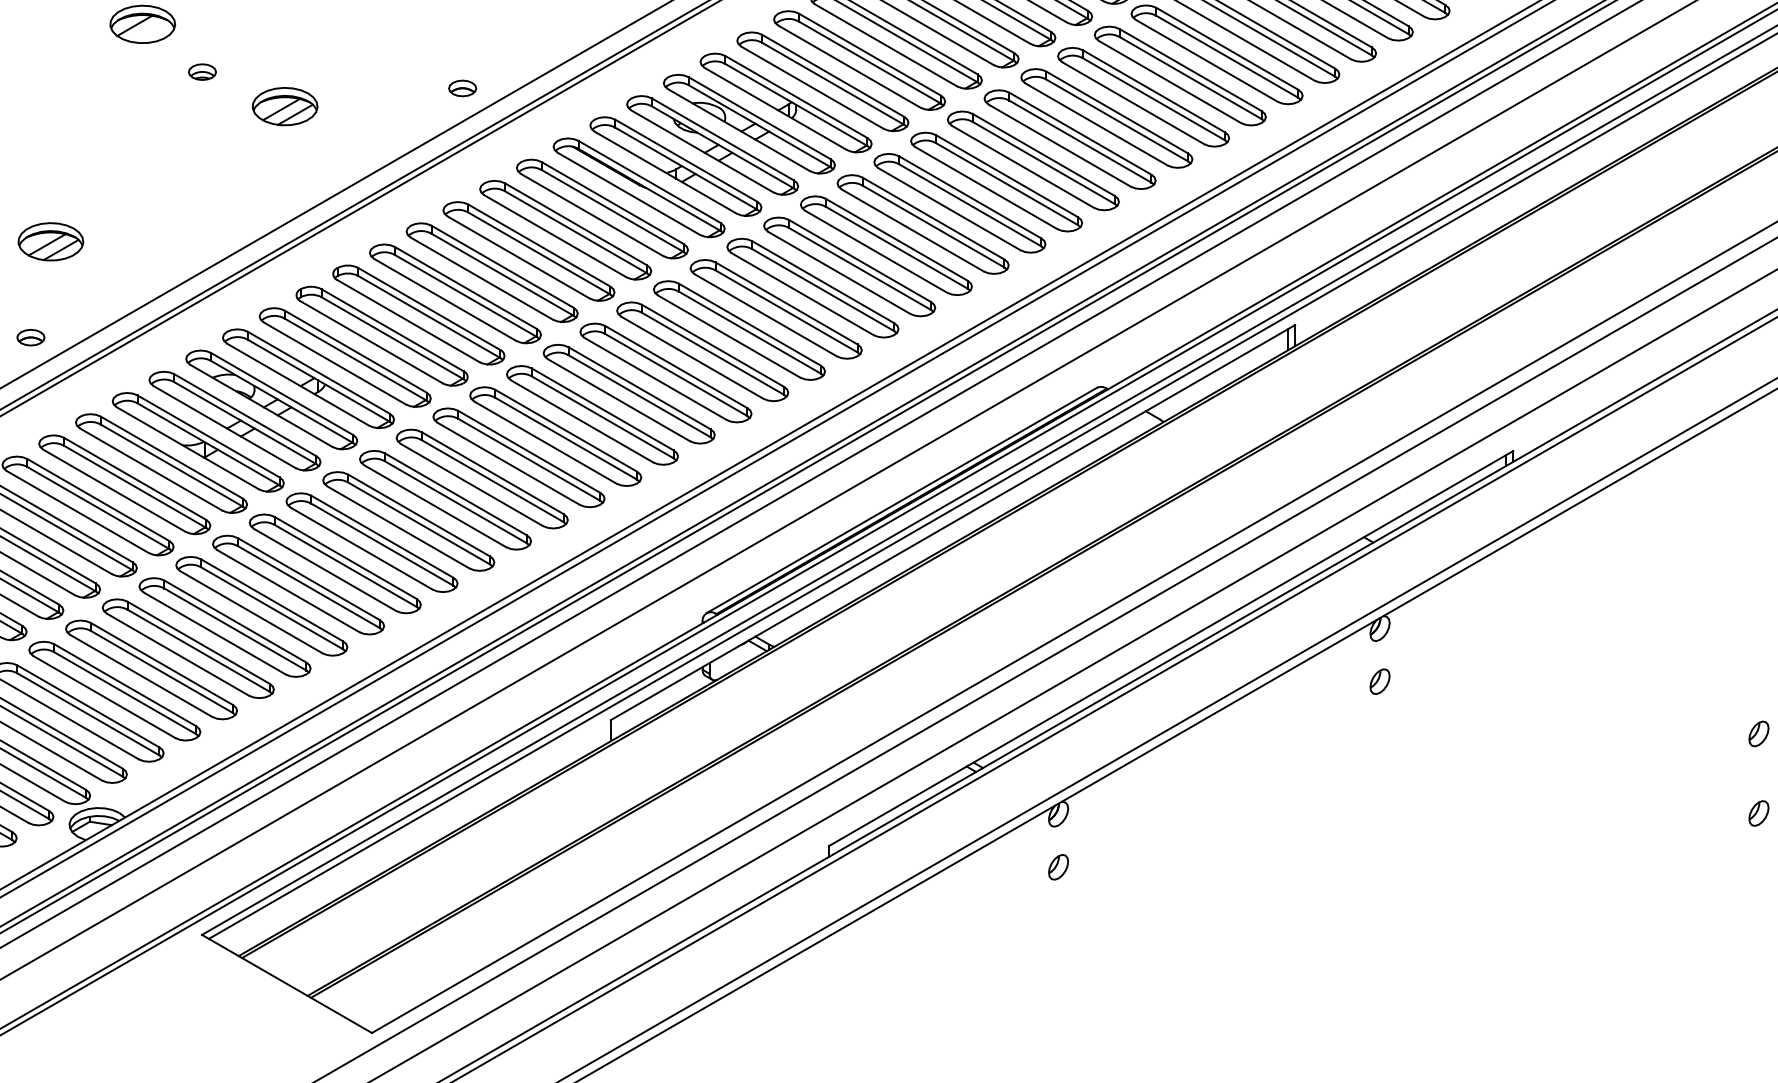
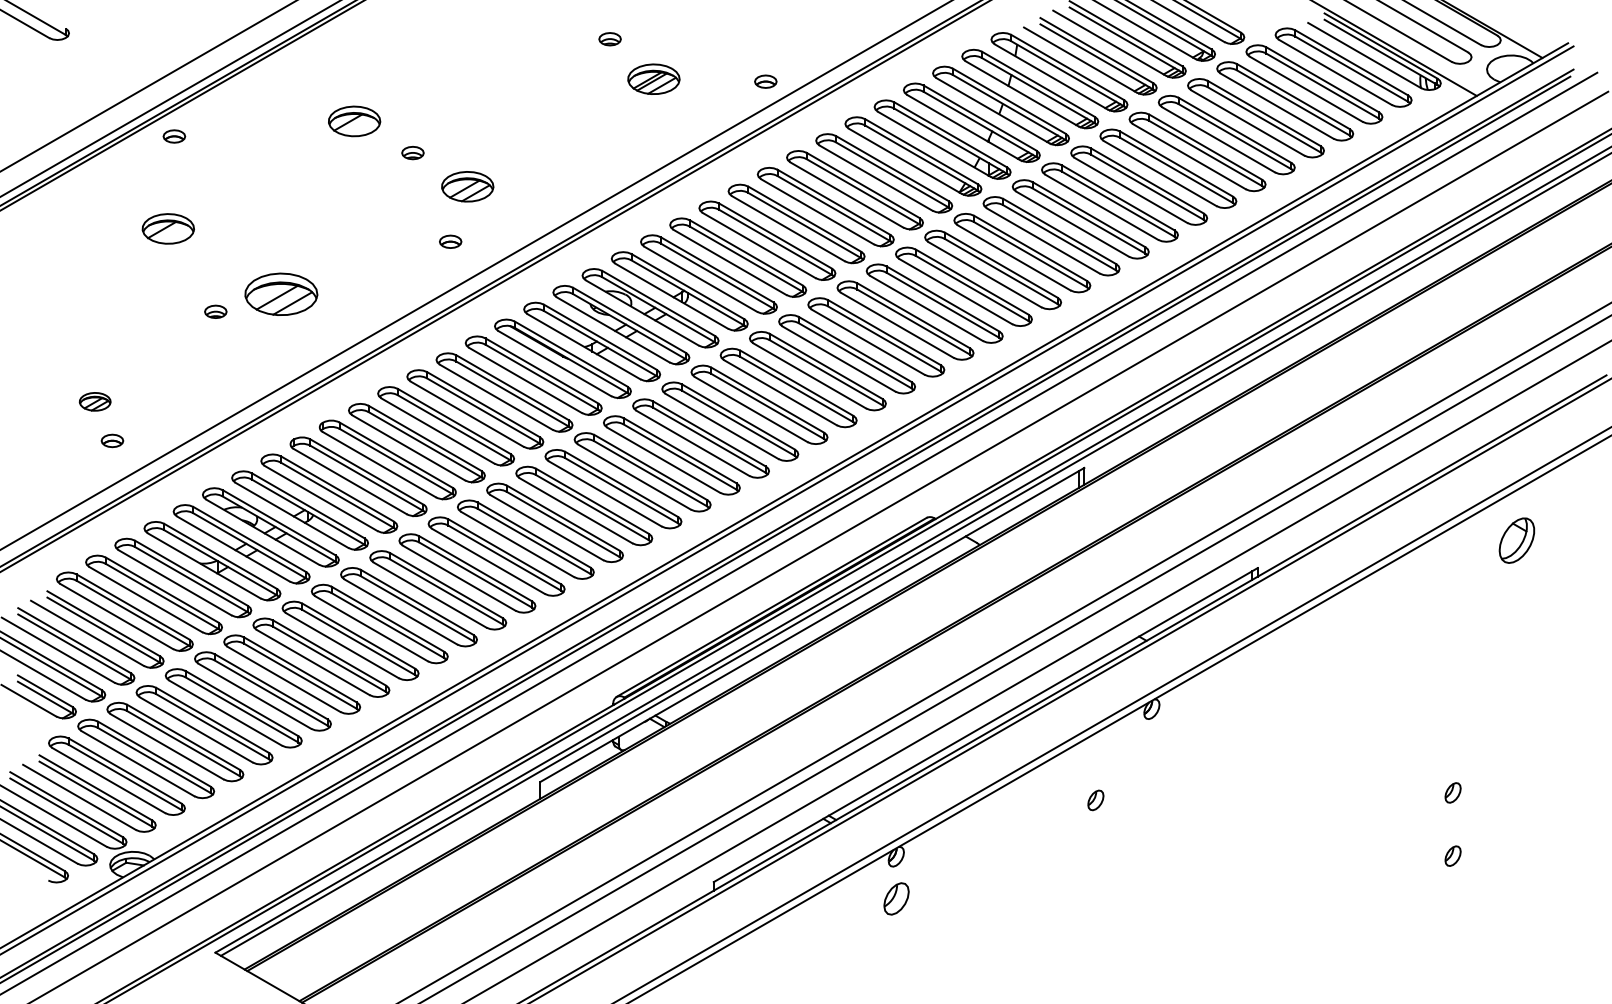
part: (202, 71) -> (215, 311), moved
part: (462, 88) -> (450, 241), moved
part: (285, 105) -> (281, 293), size x1.4
part: (49, 241) -> (94, 401), size x0.6
part: (30, 337) -> (112, 440), moved
part: (1379, 681) -> (1095, 800), moved
part: (1057, 866) -> (895, 898), size x1.6

